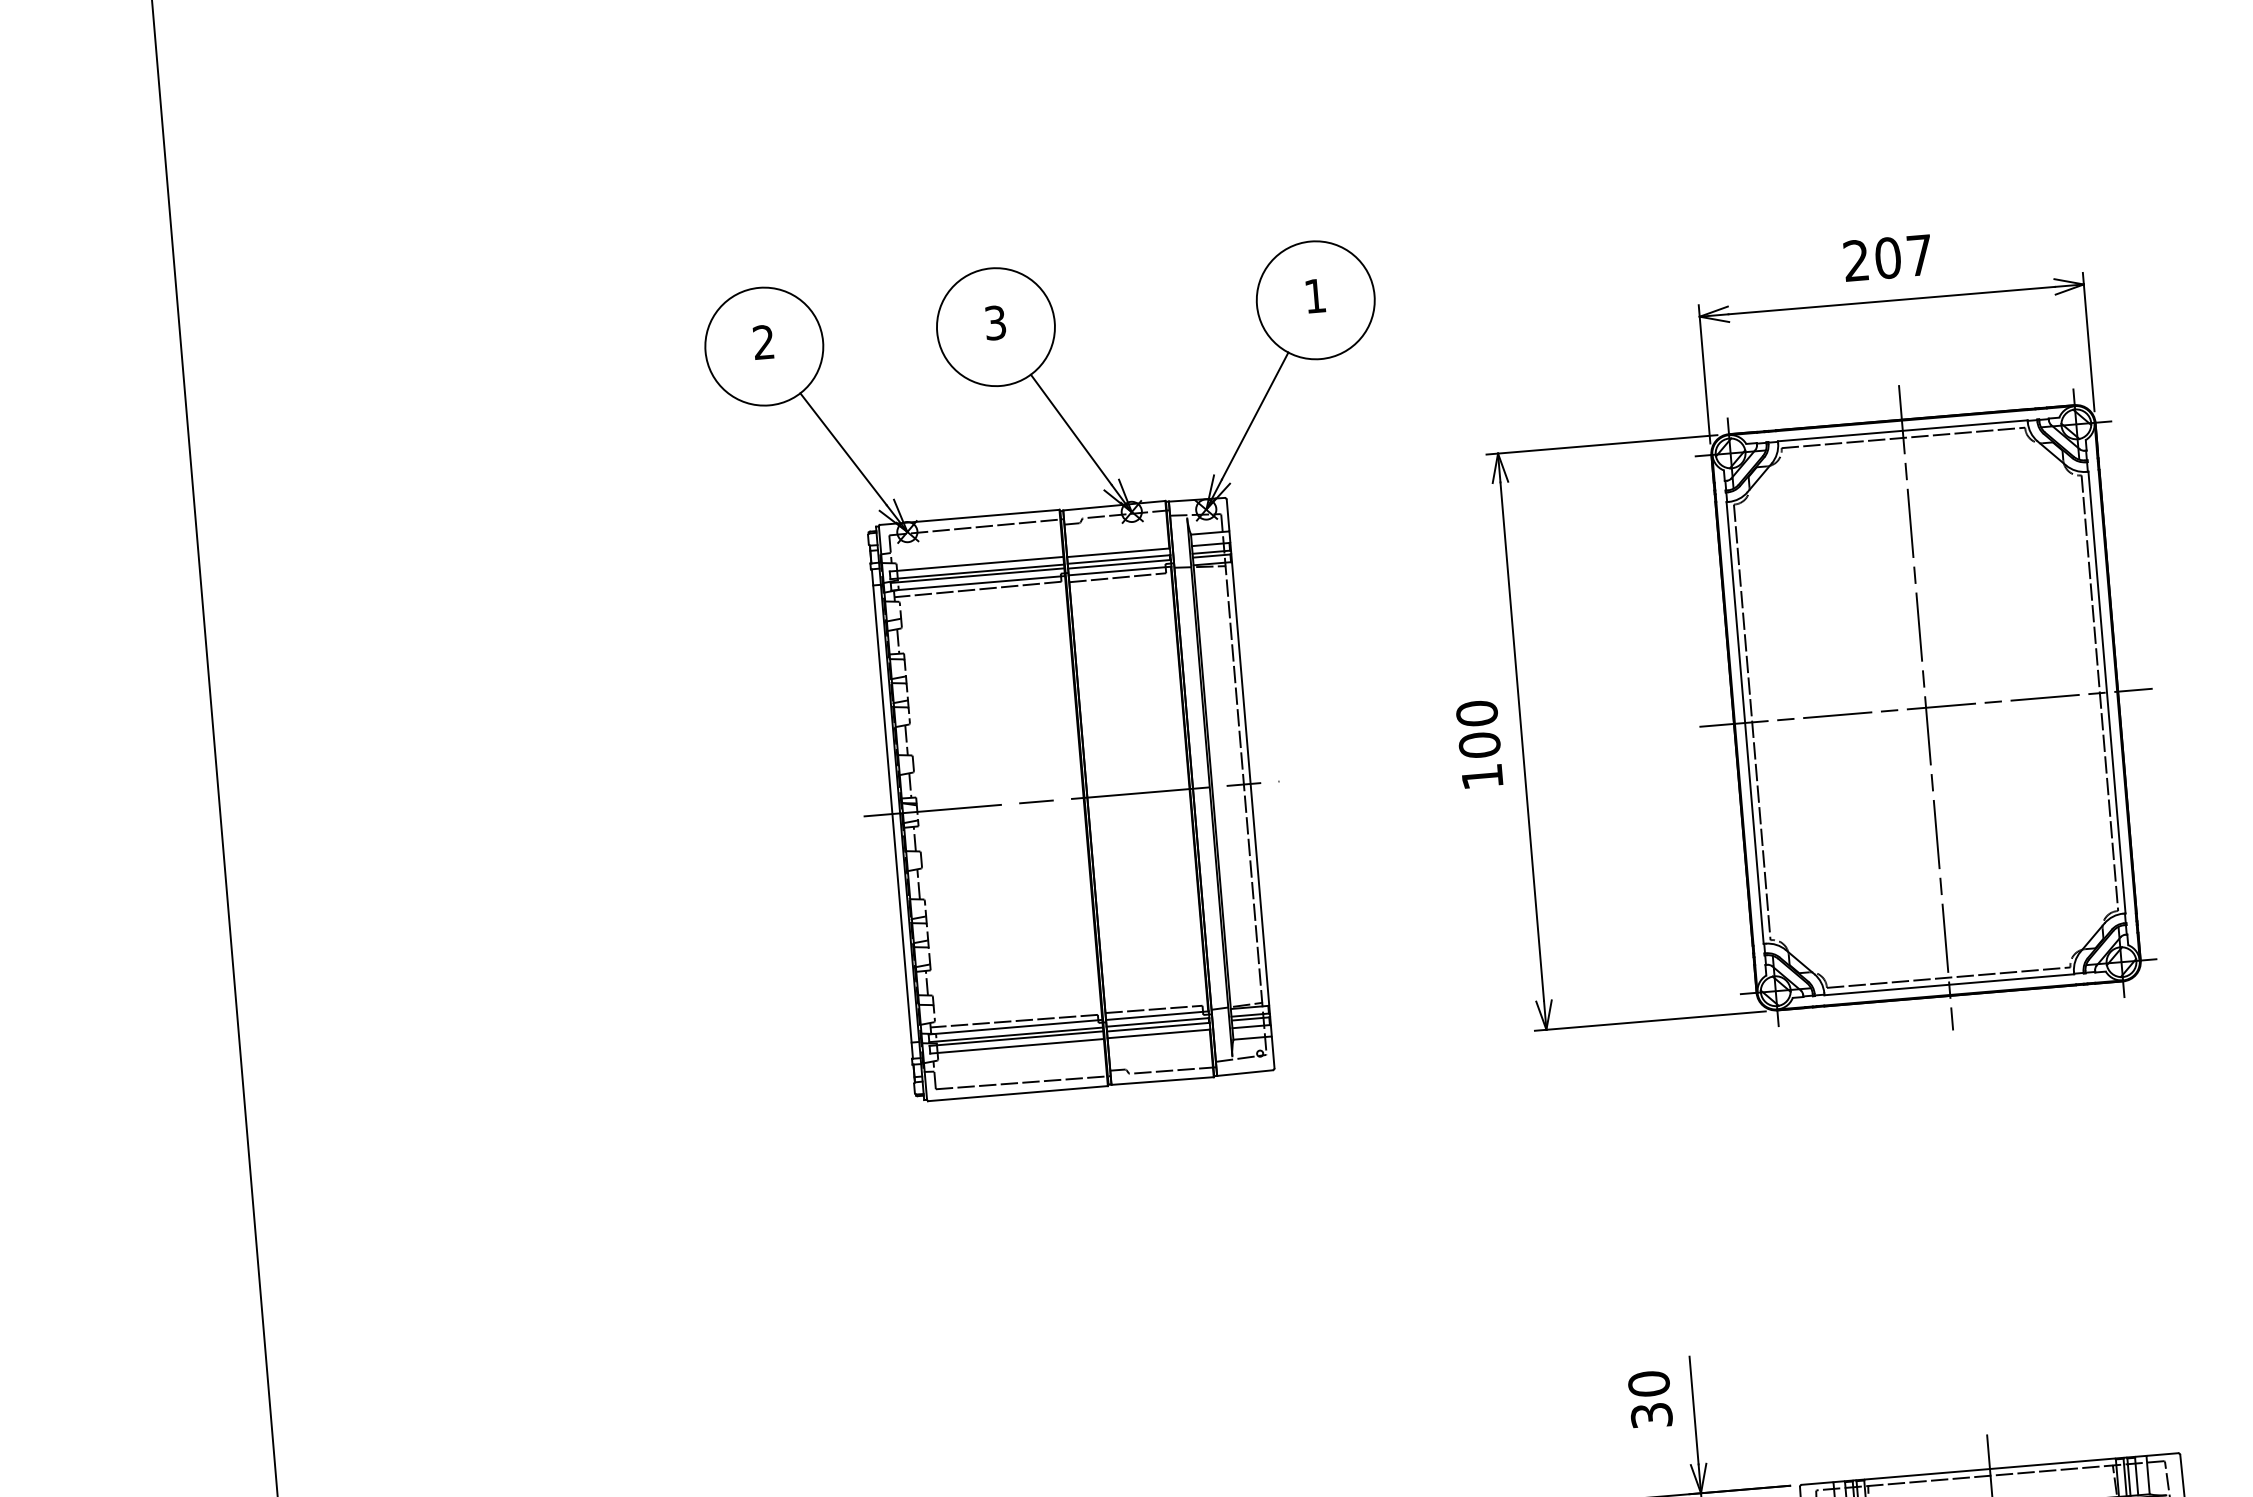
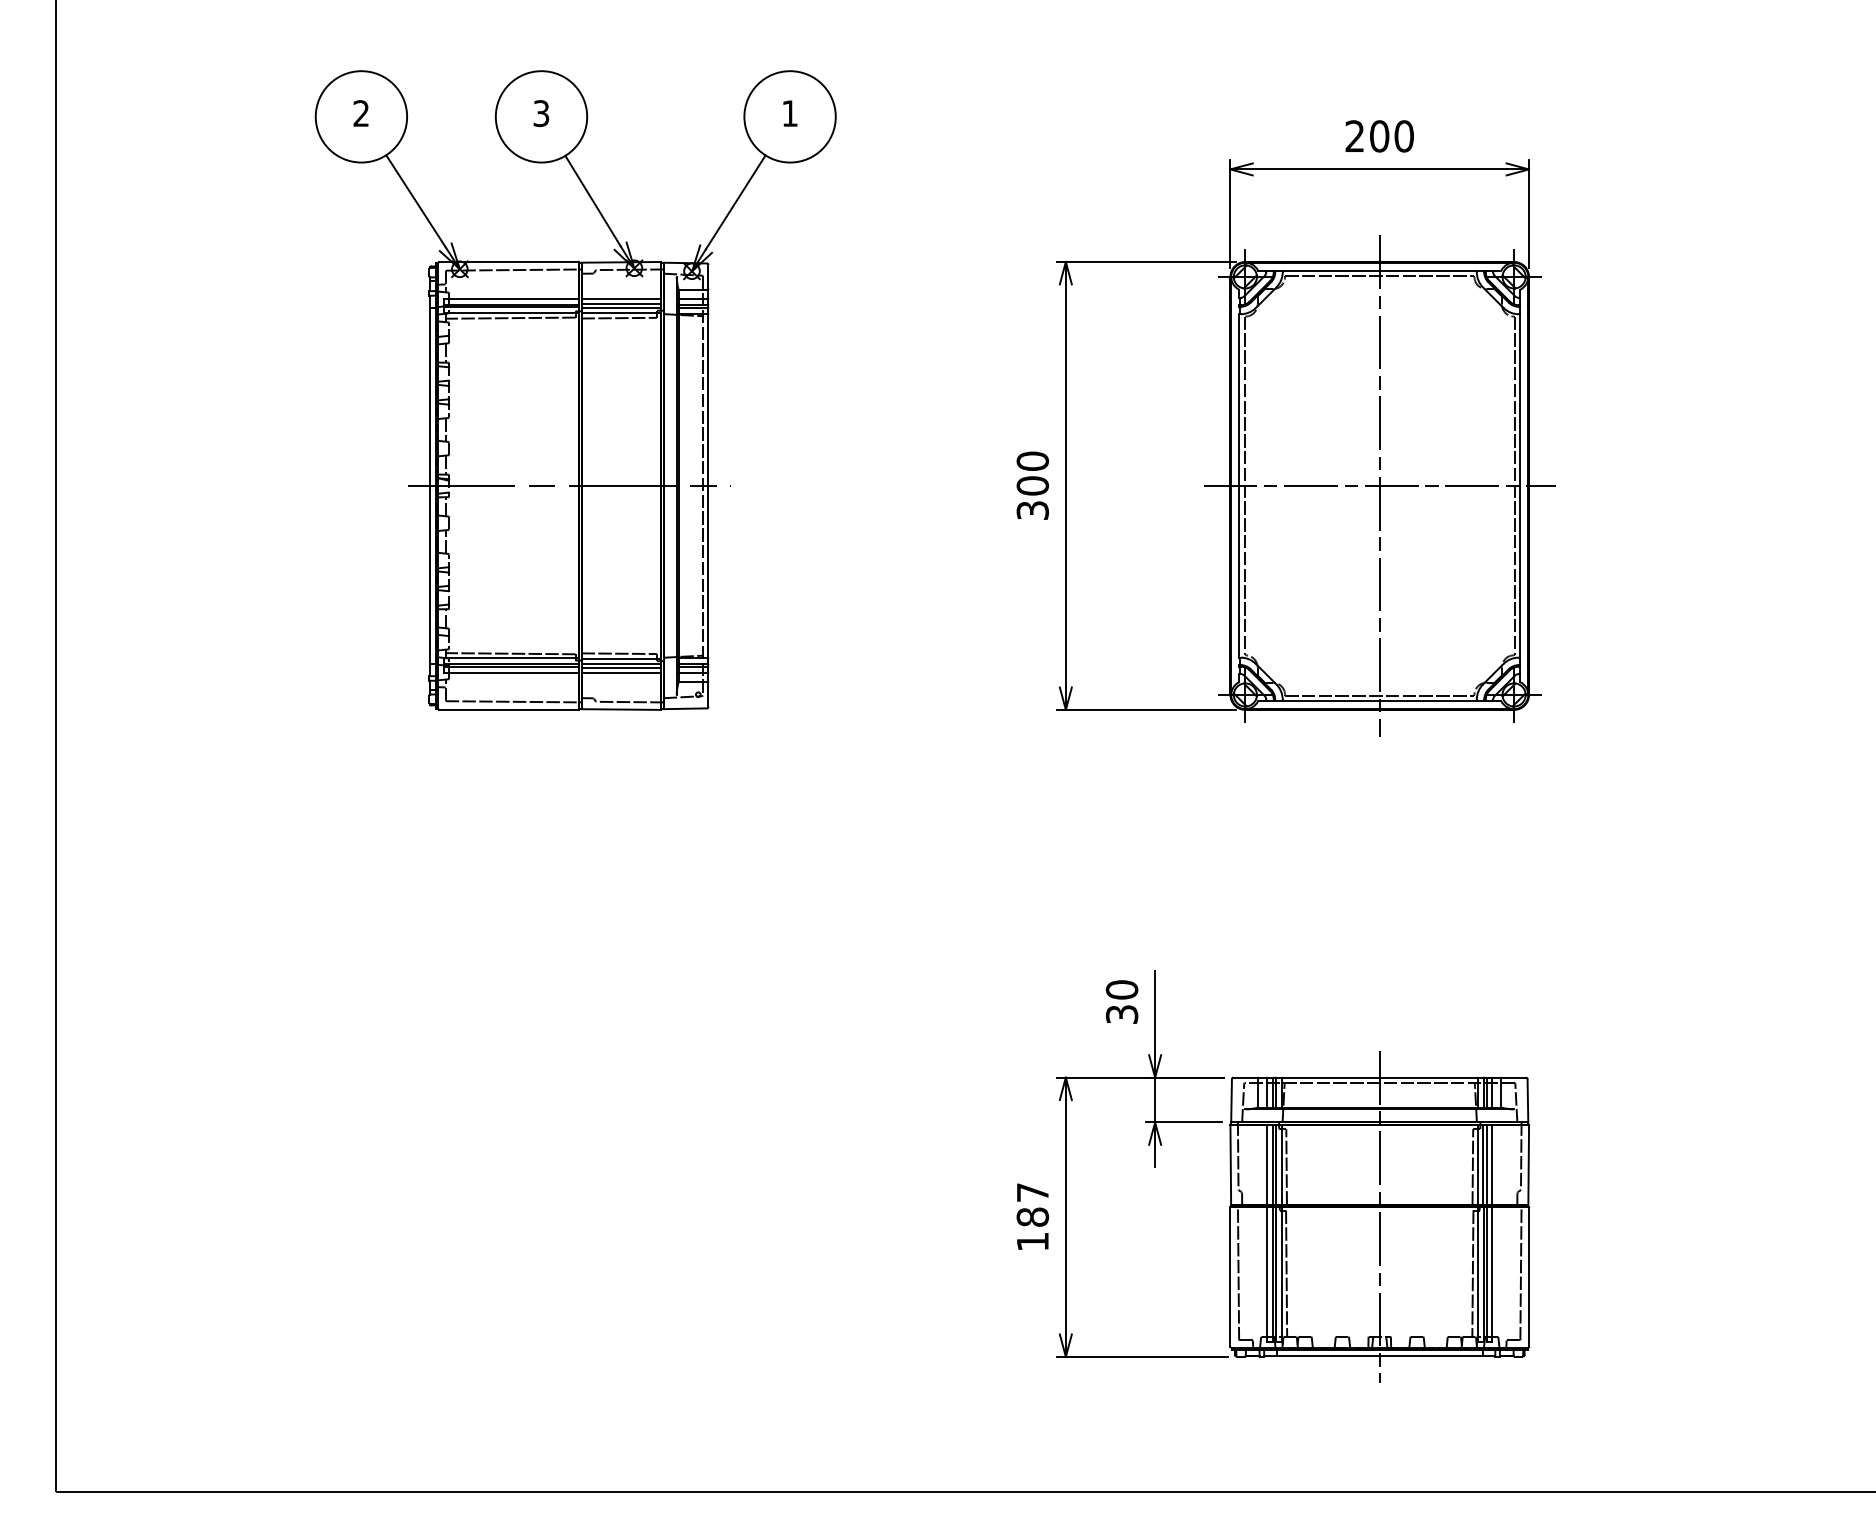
text: (1918, 255) -> (1403, 136), 207 -> 200
part: (1069, 675) -> (575, 390), moved
text: (1481, 776) -> (1032, 510), 100 -> 300

